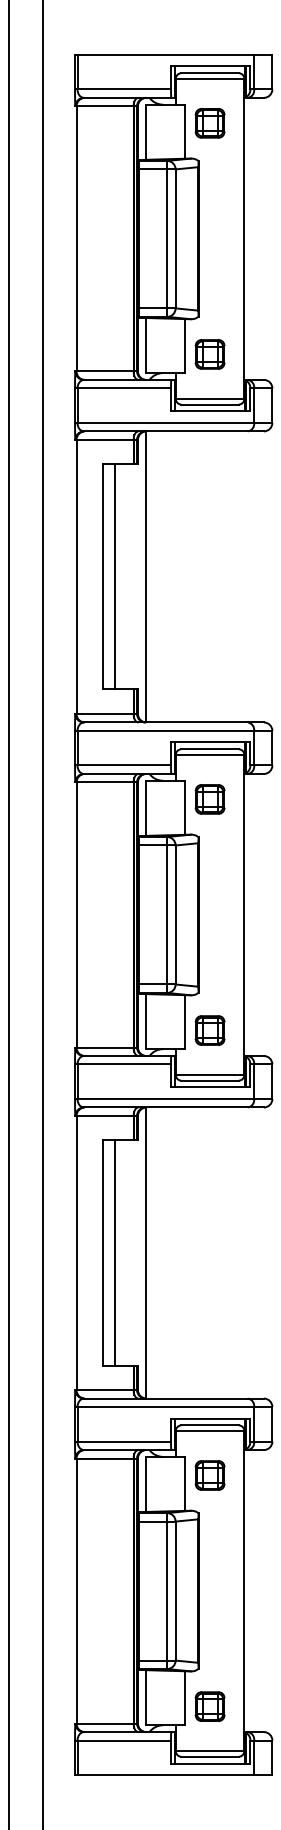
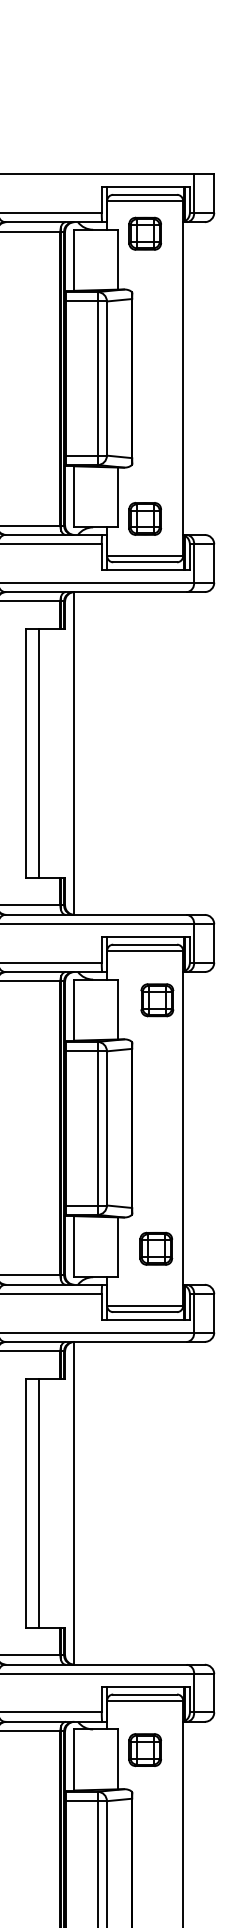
part: (209, 123) -> (144, 233), moved
part: (209, 354) -> (144, 518), moved
part: (209, 799) -> (156, 1000), moved
part: (209, 1030) -> (155, 1248), moved

